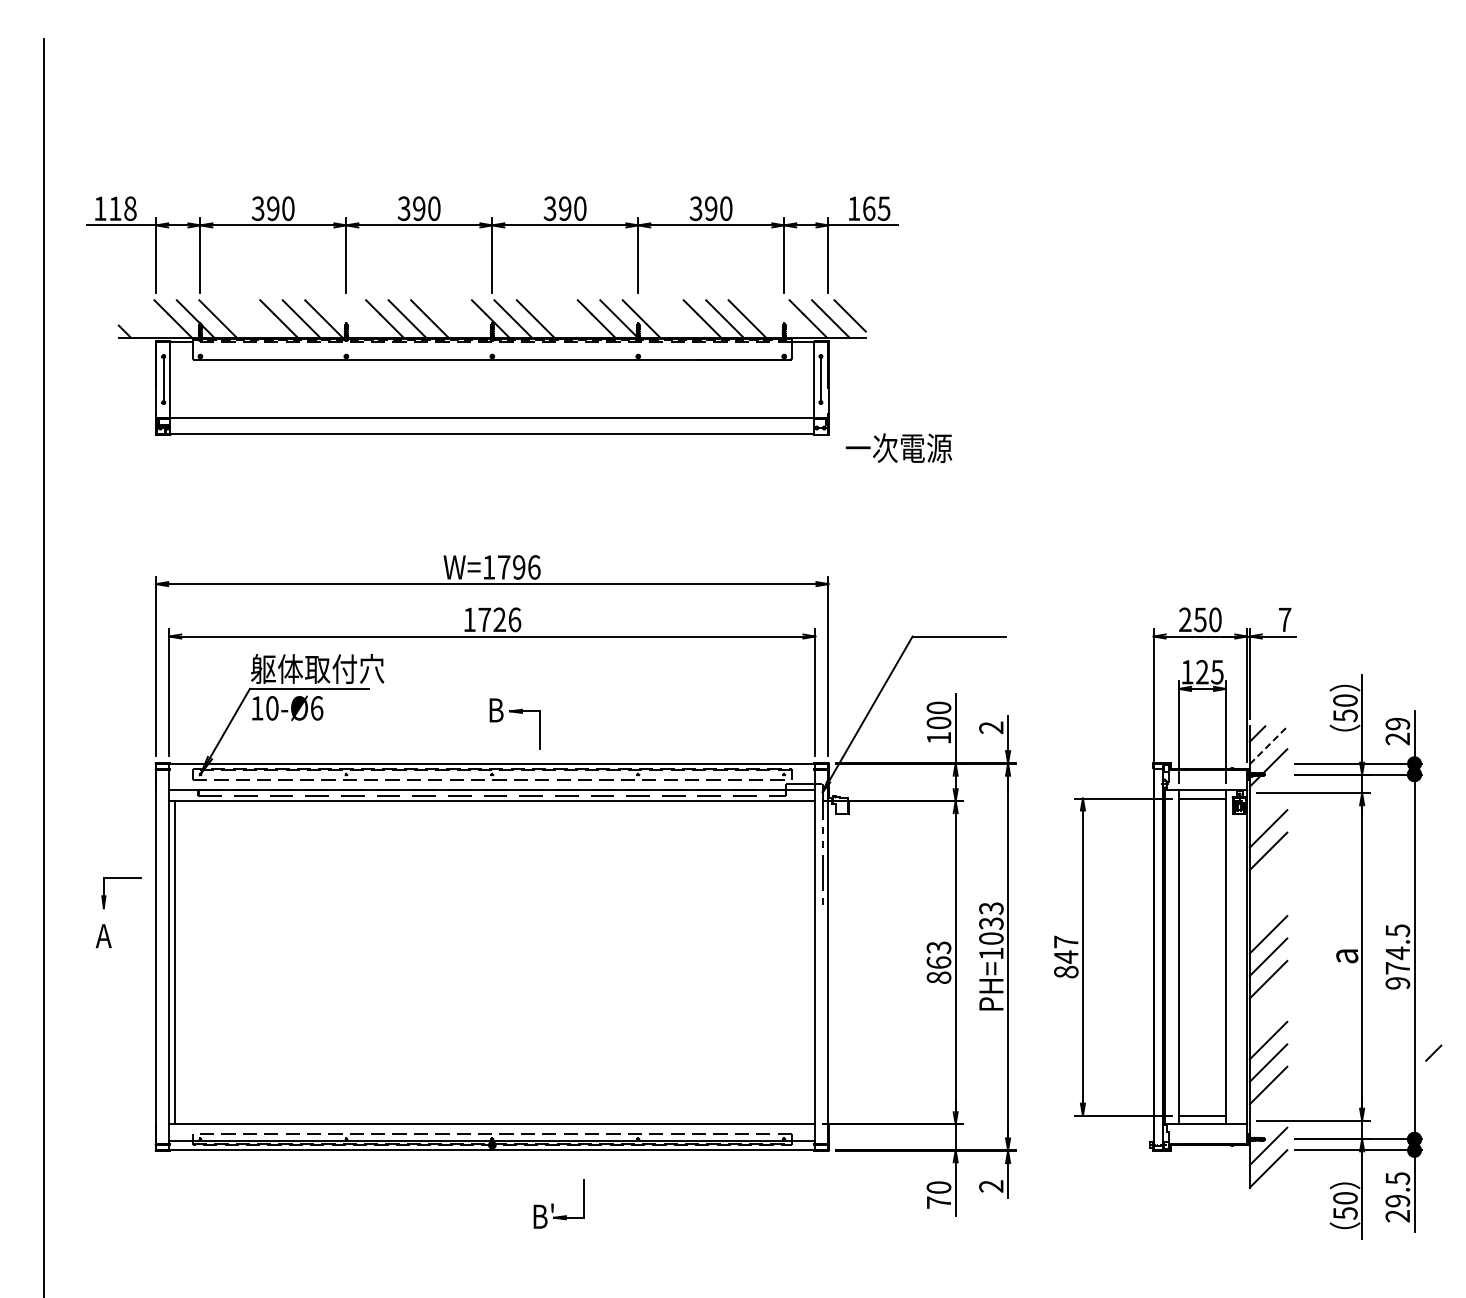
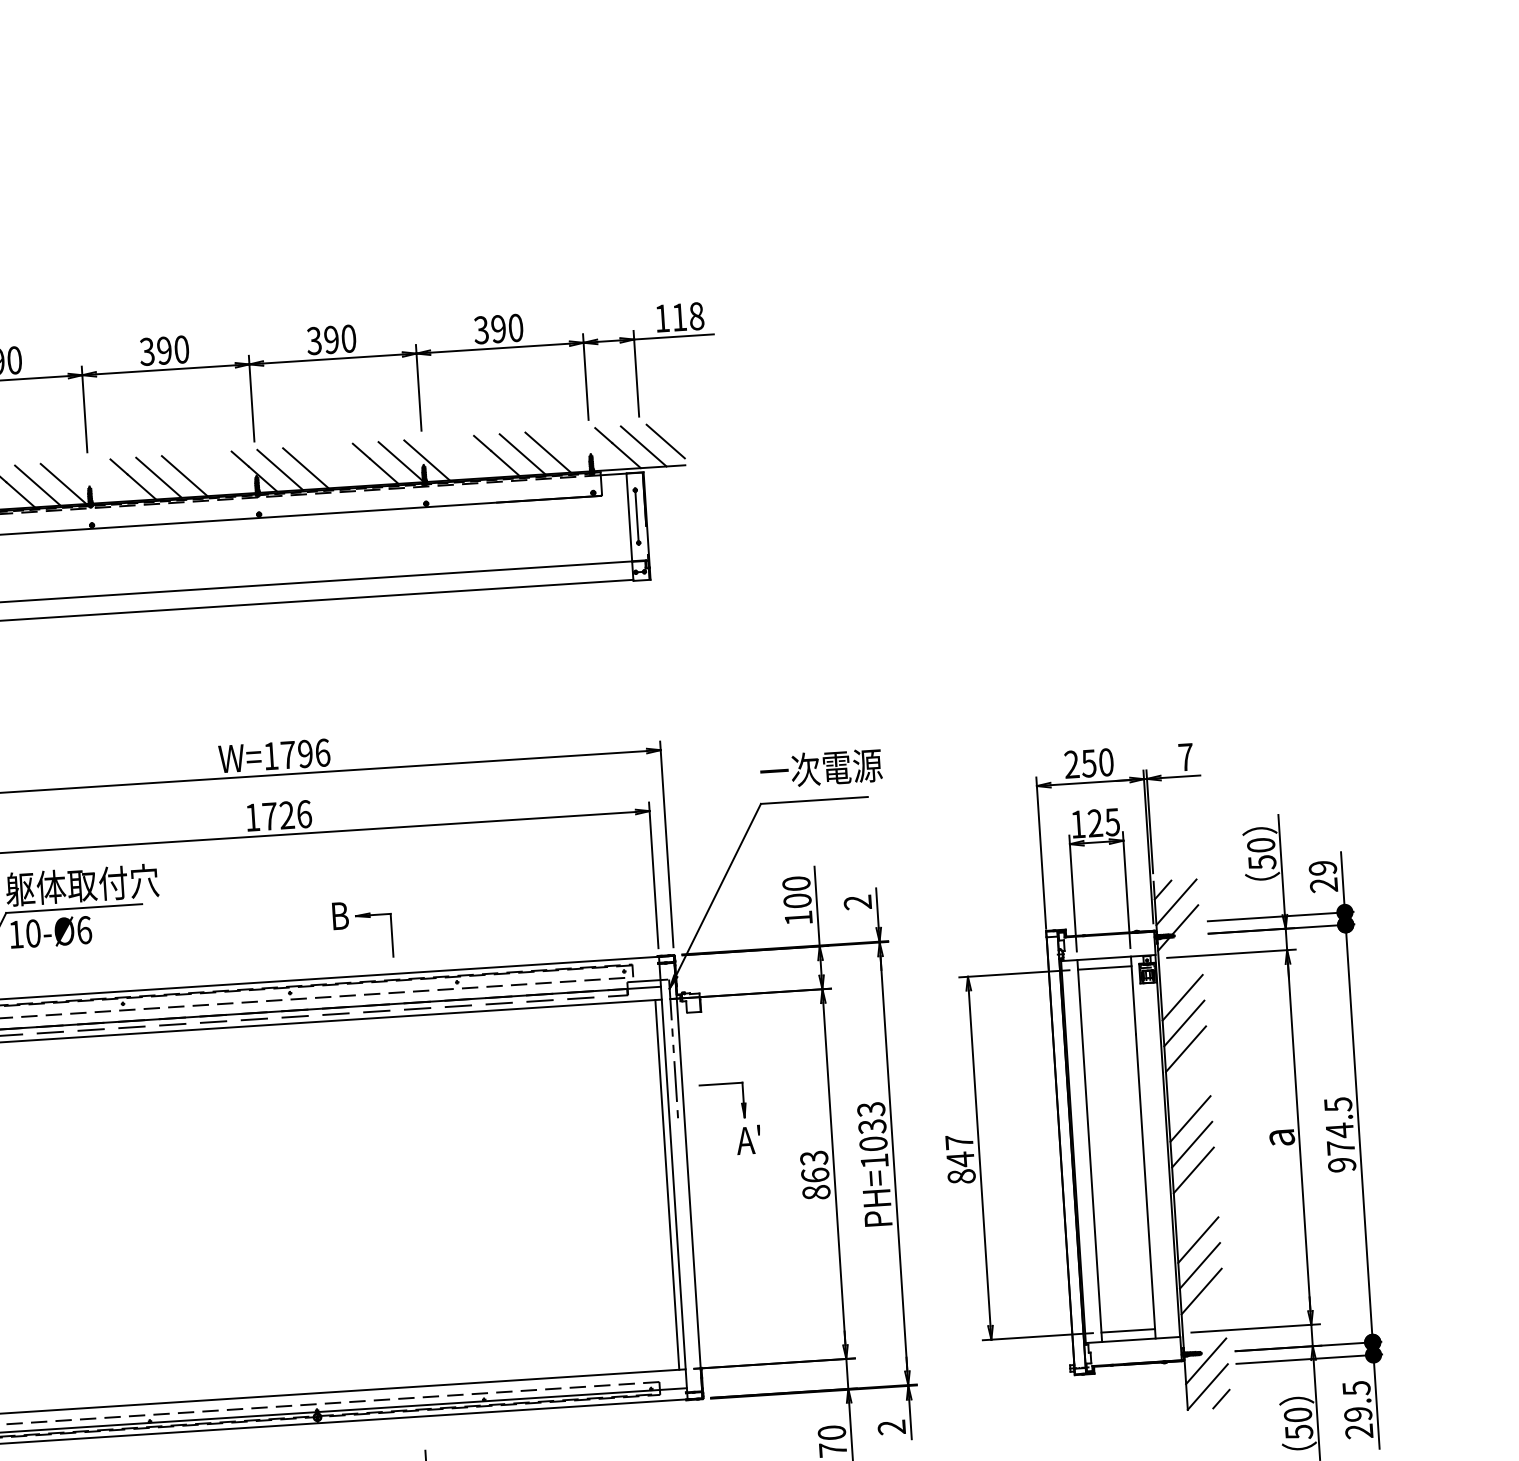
text: (876, 208) -> (687, 316), 165 -> 118
text: (898, 448) -> (820, 768), moved
part: (516, 713) -> (363, 918), moved
line: (1268, 745) -> (1176, 902), dashed -> solid
line: (1268, 873) -> (1185, 1048), added
part: (879, 908) -> (743, 1117), added
line: (809, 962) -> (667, 1184), added
line: (1433, 1052) -> (1221, 1398), moved

